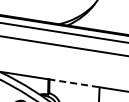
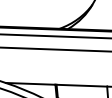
line: (73, 83) -> (80, 85), dashed -> solid

